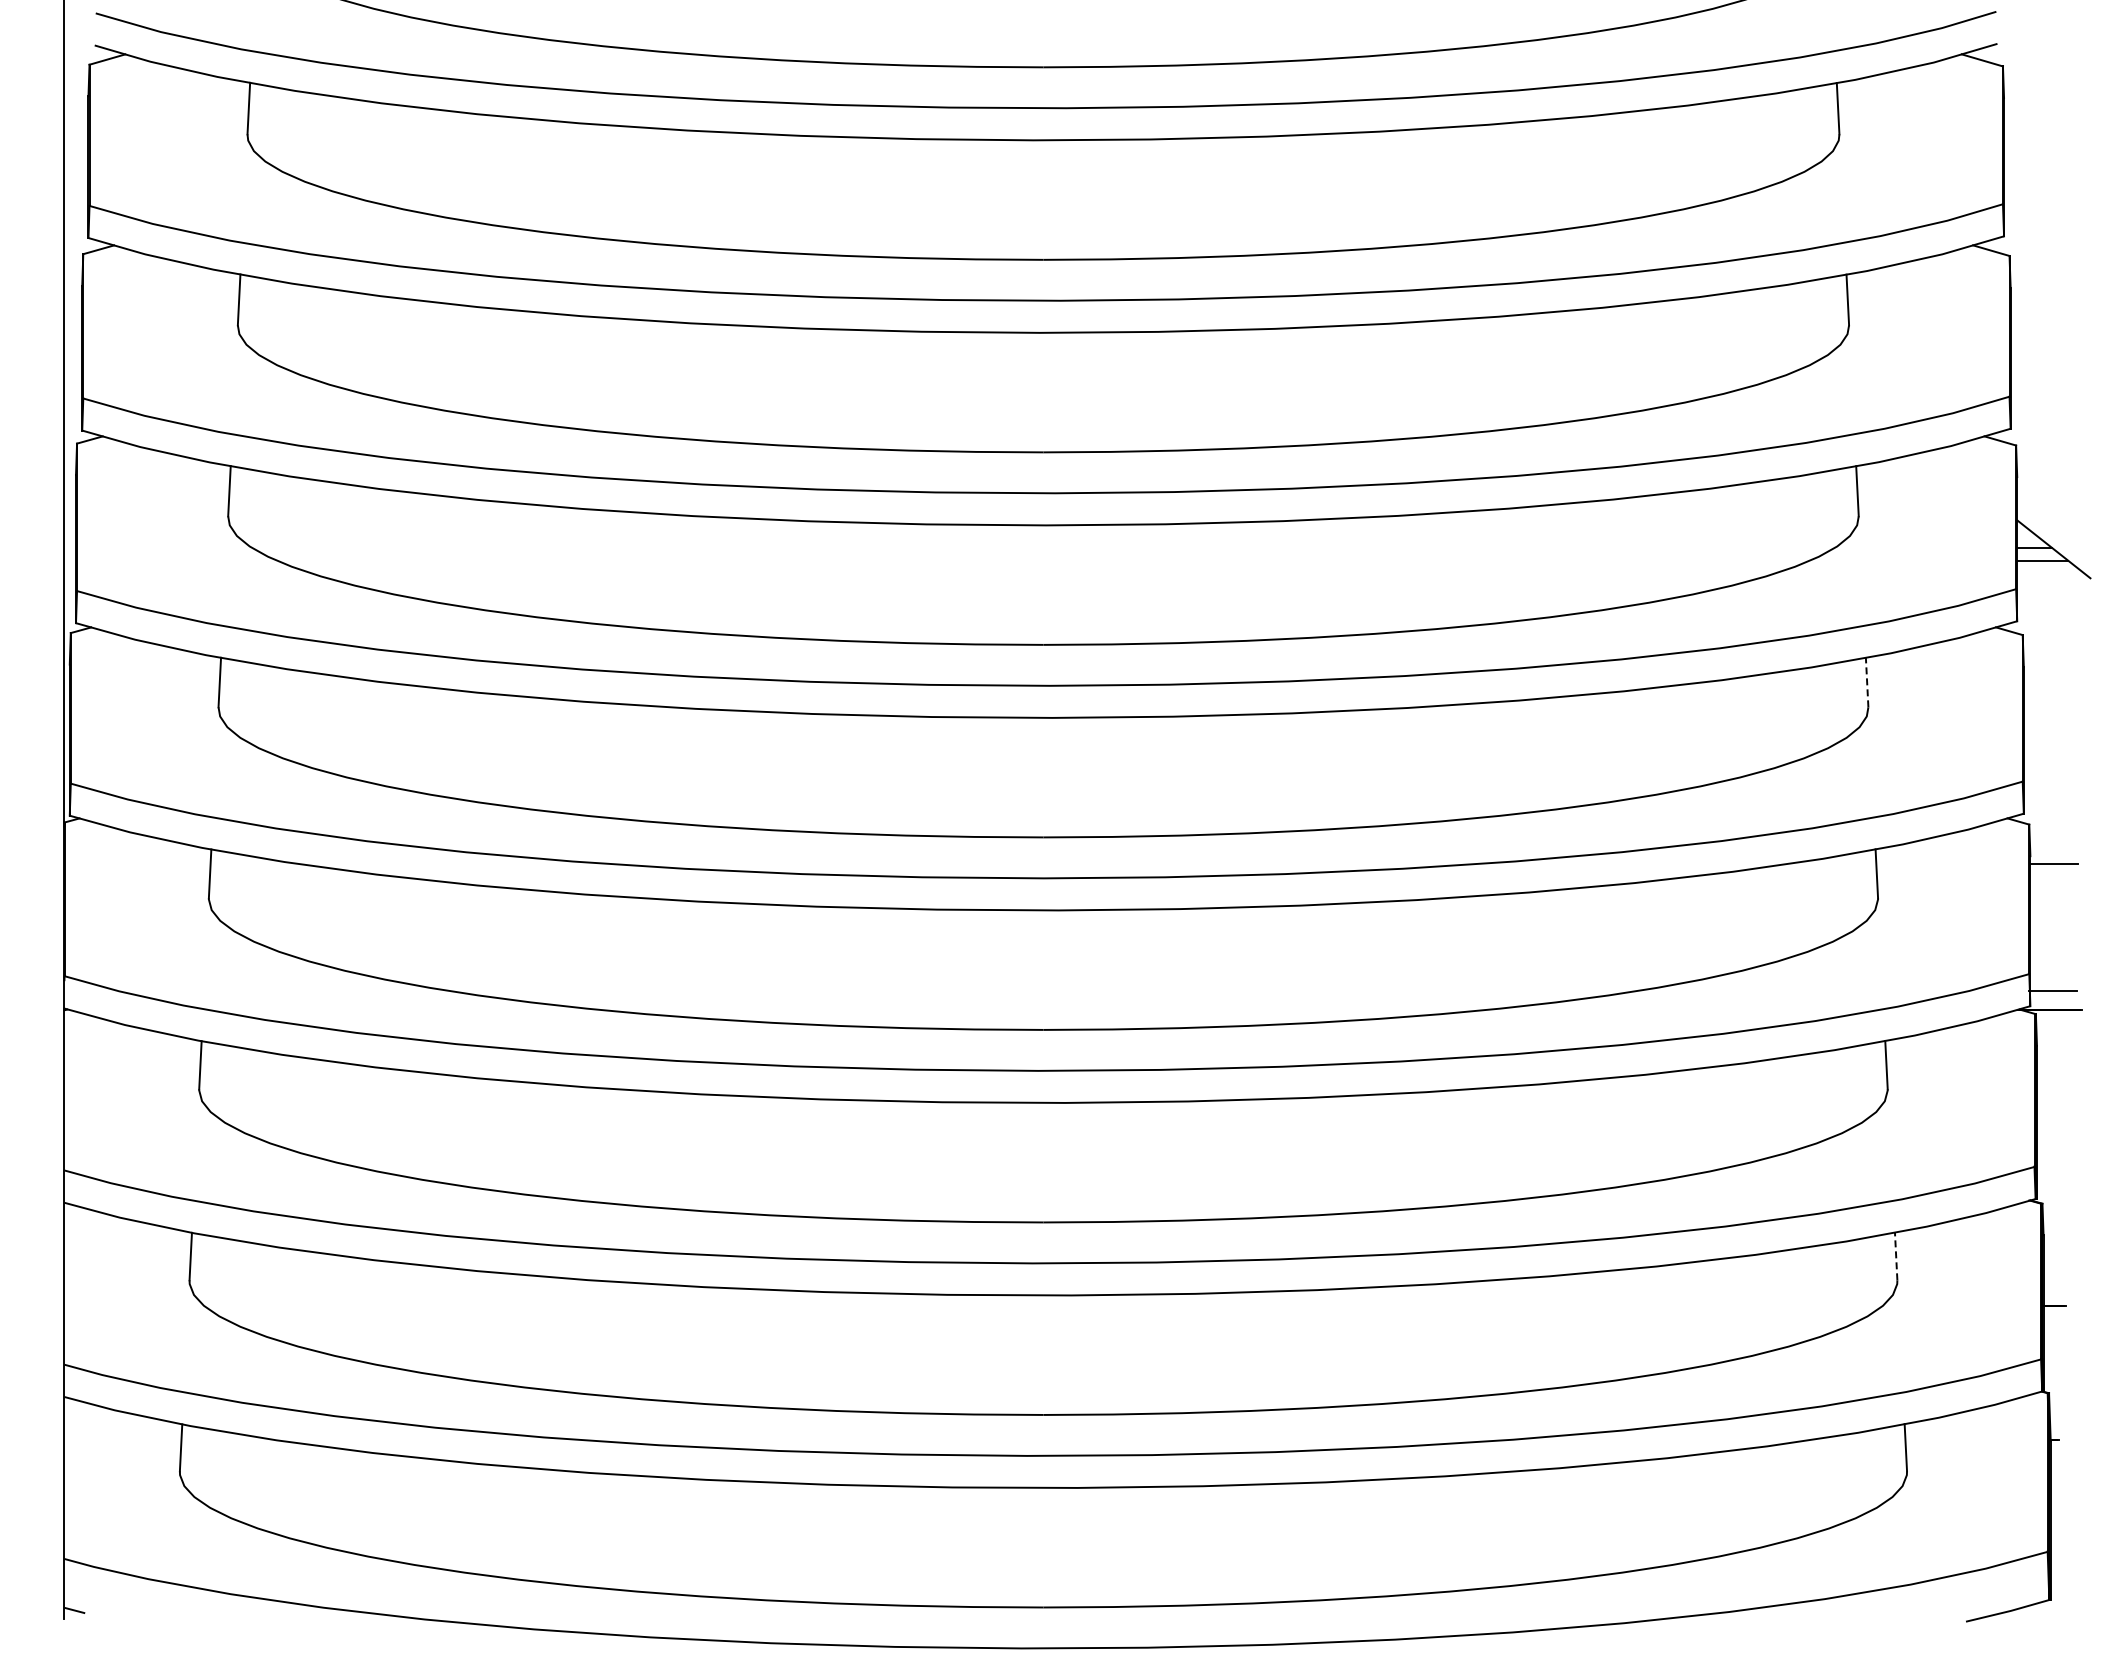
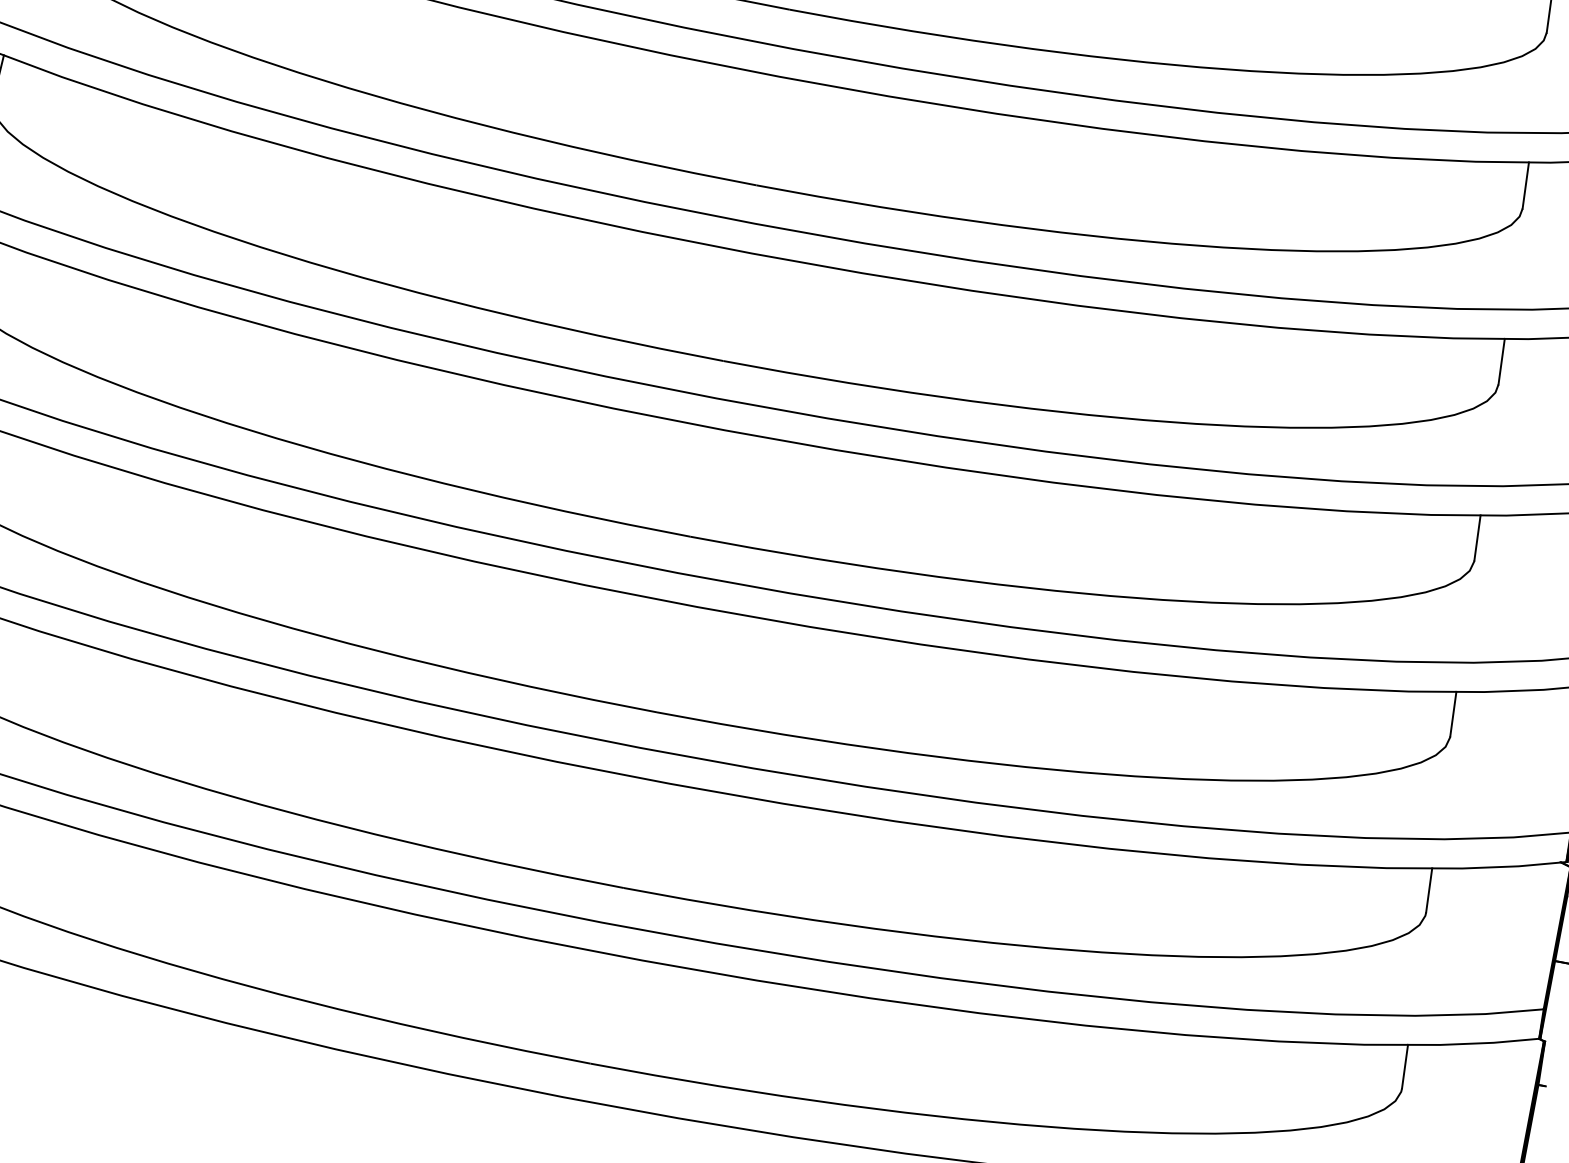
line: (1867, 682) -> (1501, 361), dashed -> solid
line: (1896, 1256) -> (1429, 890), dashed -> solid

